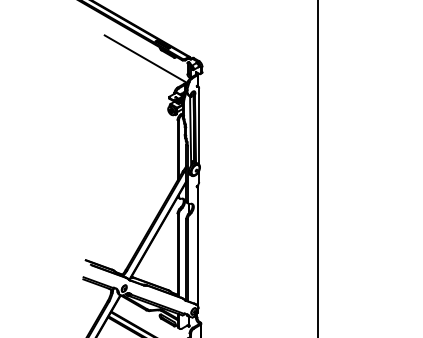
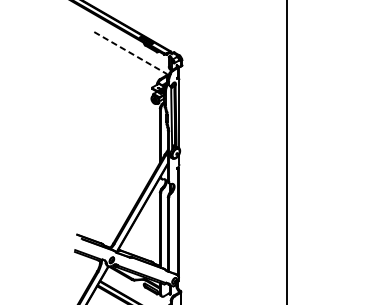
line: (145, 58) -> (131, 52), solid -> dashed

